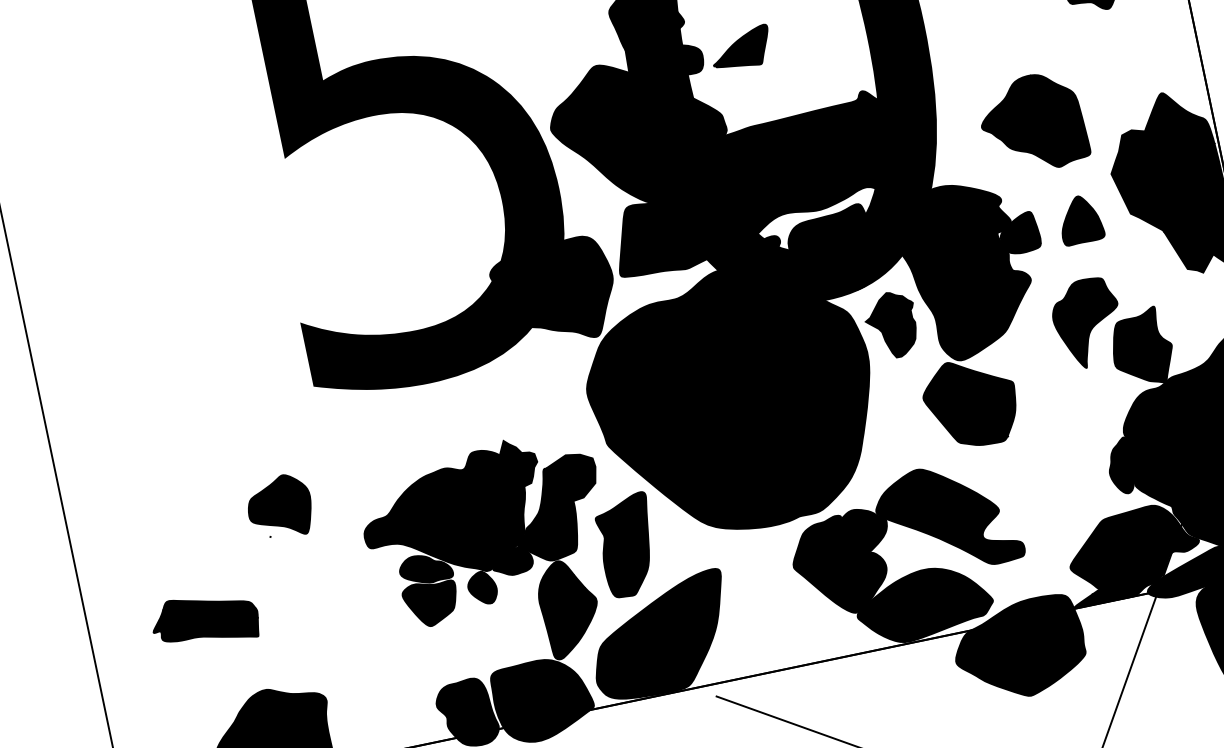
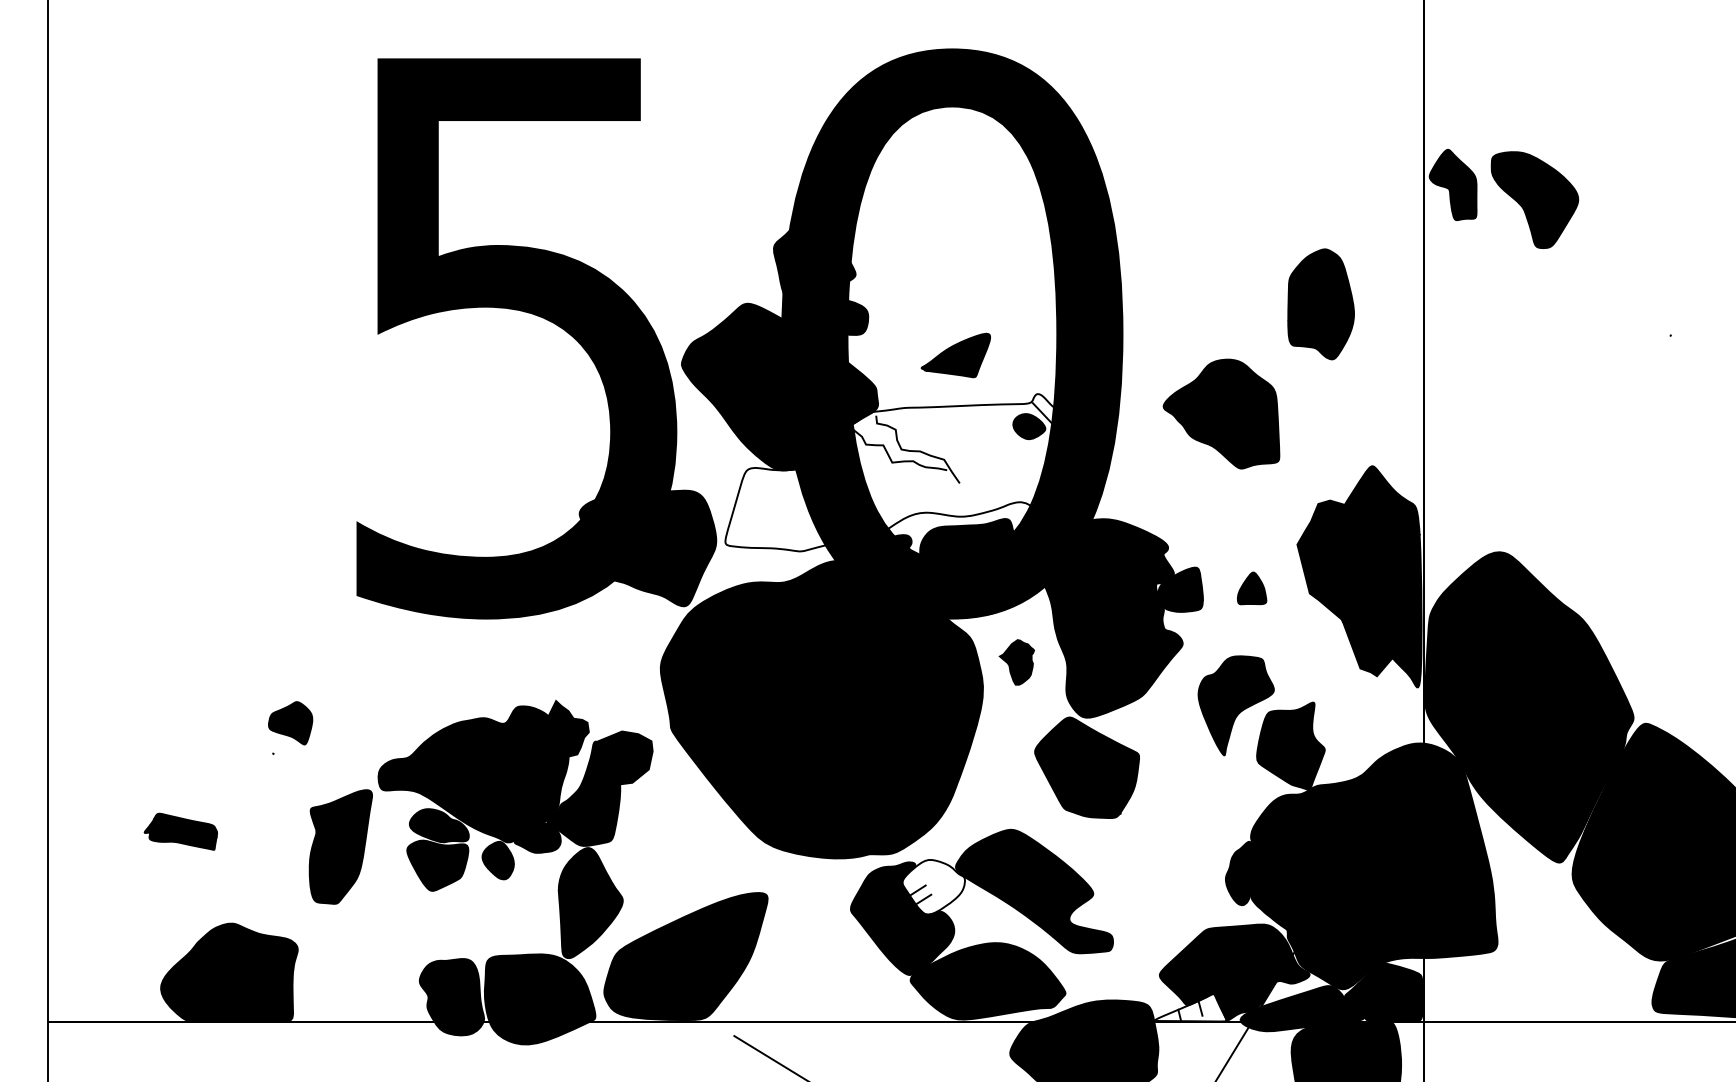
part: (740, 49) -> (955, 355), moved
part: (1032, 123) -> (1221, 413), moved
fill: (761, 182) -> (904, 472), removed
part: (1079, 219) -> (1251, 588), size x0.6
part: (891, 325) -> (1016, 662), size x0.6
part: (279, 507) -> (290, 723), size x0.6
fill: (860, 532) -> (933, 886), removed
part: (627, 545) -> (340, 846), moved
fill: (1102, 590) -> (1190, 1007), removed
part: (204, 620) -> (180, 831), size x0.6

